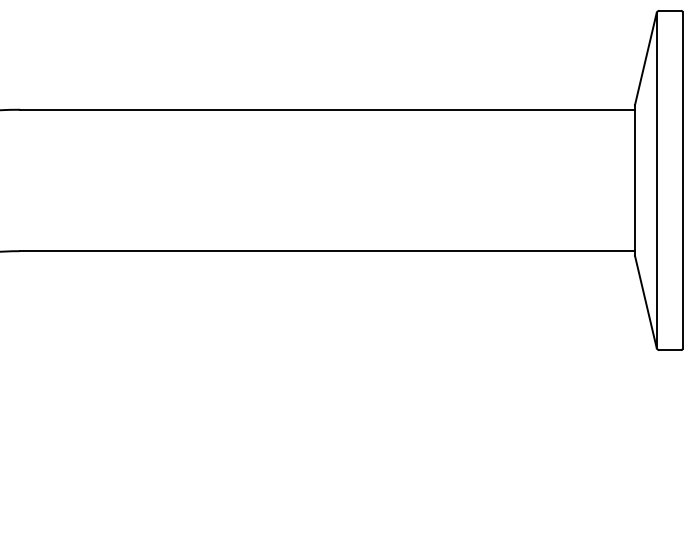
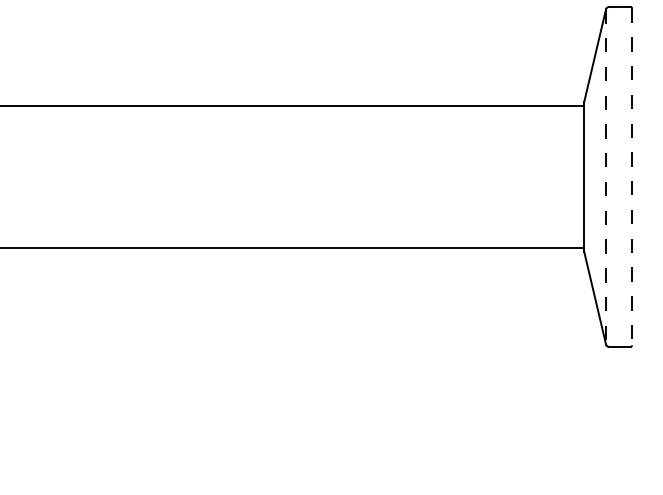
line: (656, 180) -> (605, 176), solid -> dashed
line: (682, 180) -> (631, 176), solid -> dashed

